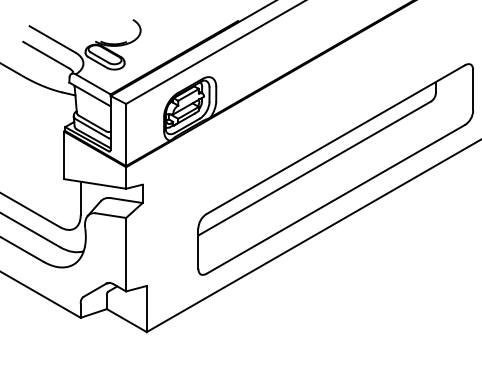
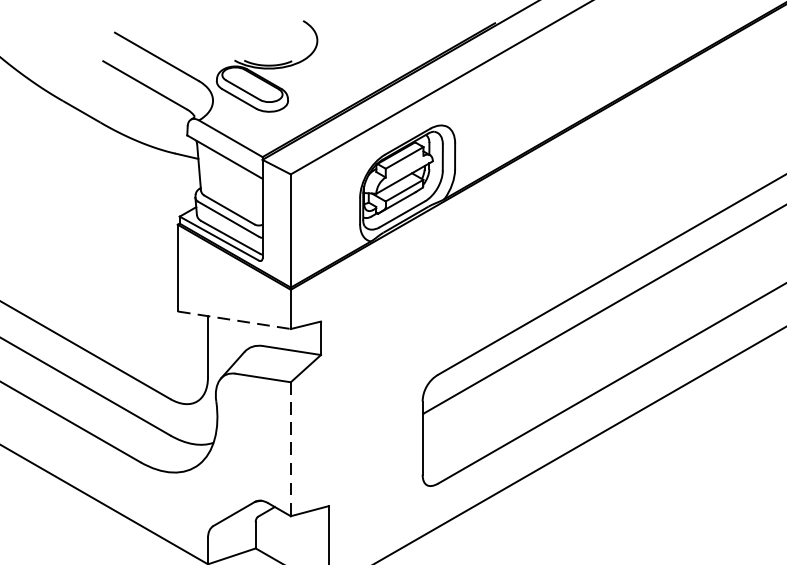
line: (95, 184) -> (234, 321), solid -> dashed
line: (126, 254) -> (291, 448), solid -> dashed

